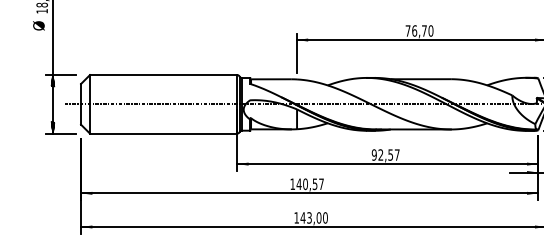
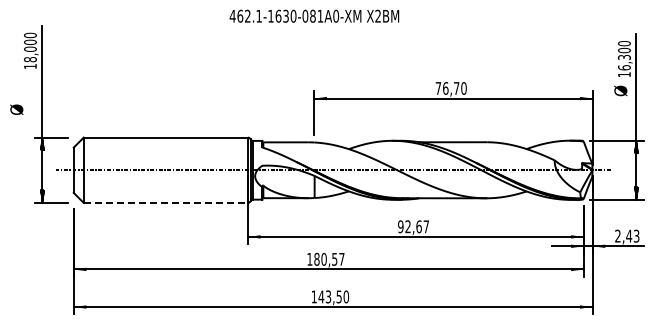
text: (38, 25) -> (16, 109), moved
line: (164, 133) -> (166, 202), solid -> dashed
text: (390, 154) -> (418, 226), 92,57 -> 92,67
text: (298, 183) -> (316, 258), 140,57 -> 180,57
text: (318, 217) -> (338, 296), 143,00 -> 143,50

